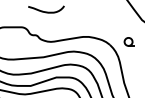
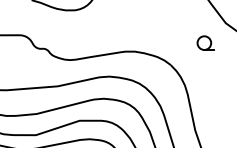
part: (128, 41) -> (204, 42), moved

